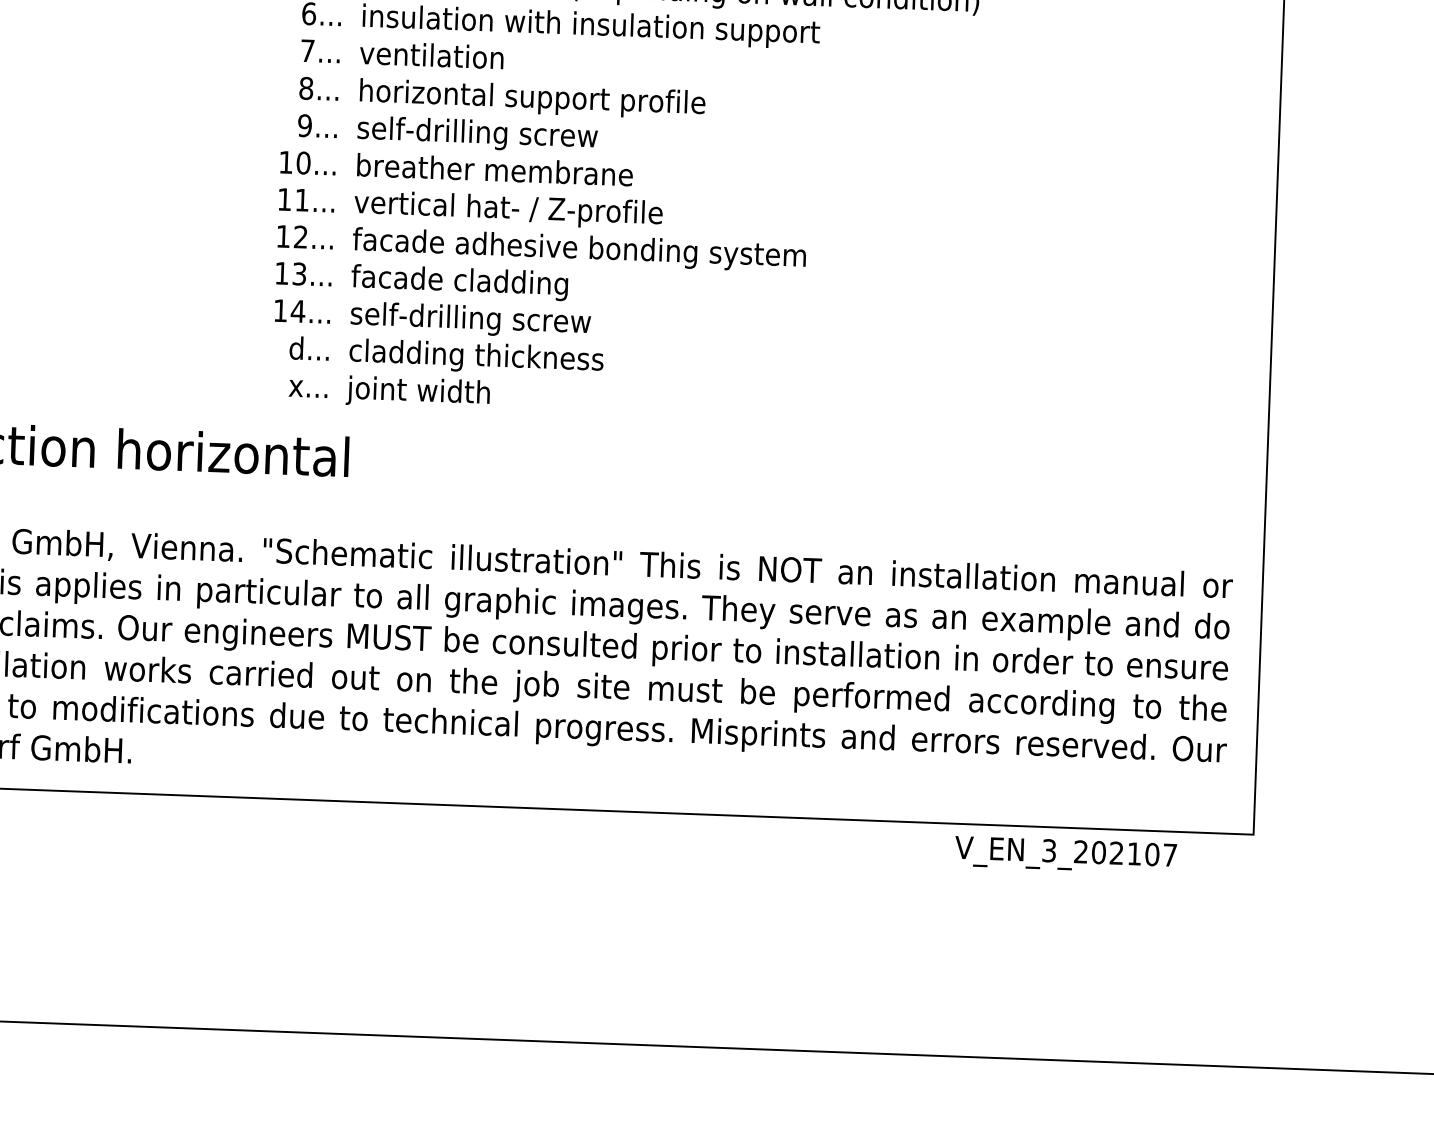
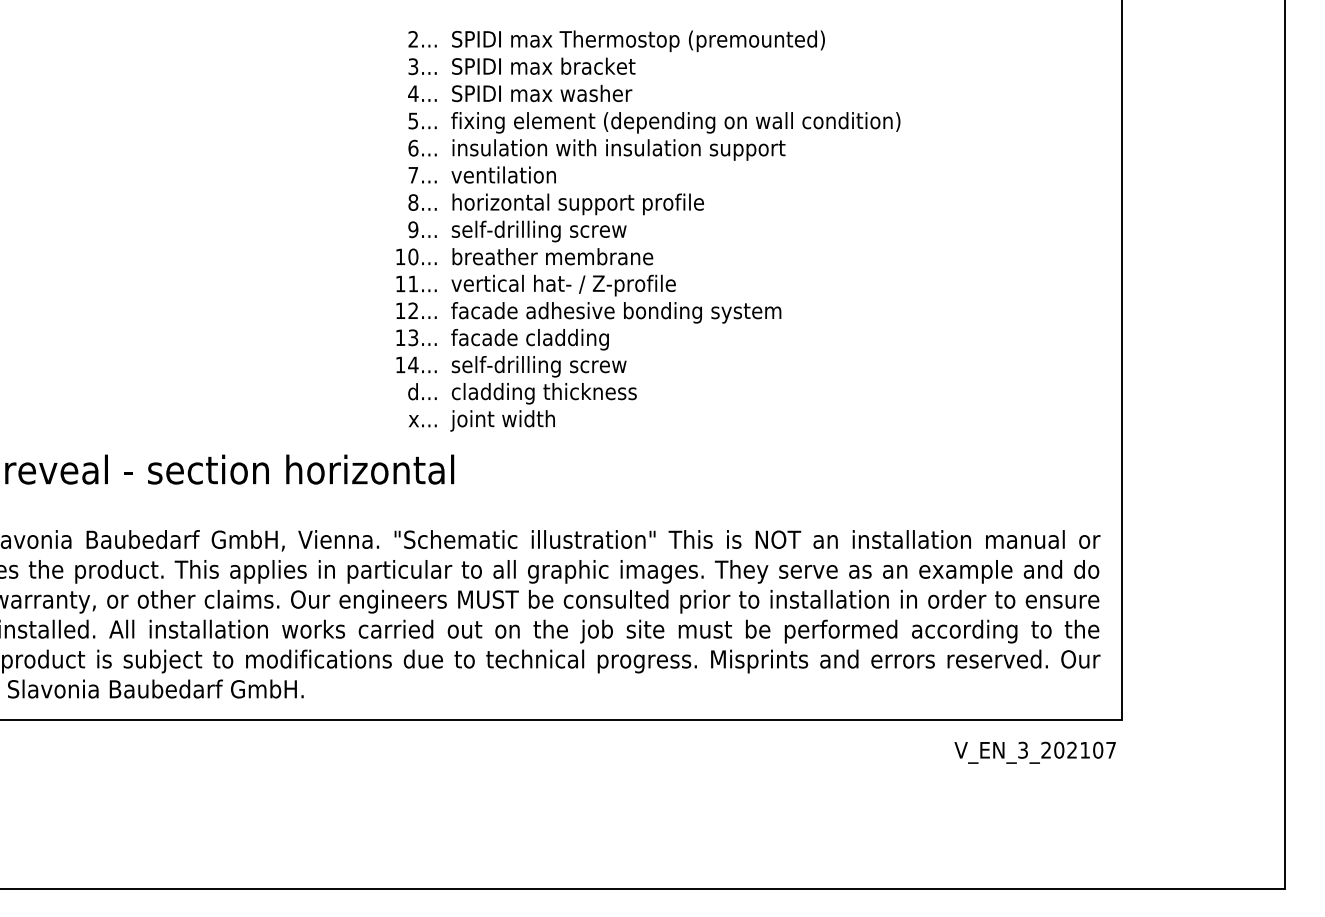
text: (1064, 854) -> (1034, 752), moved

